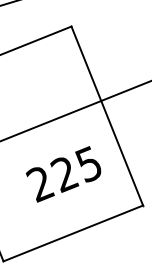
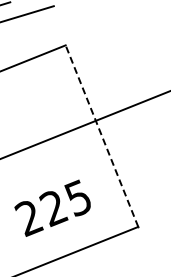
line: (106, 116) -> (101, 136), solid -> dashed
text: (63, 173) -> (52, 207), moved

